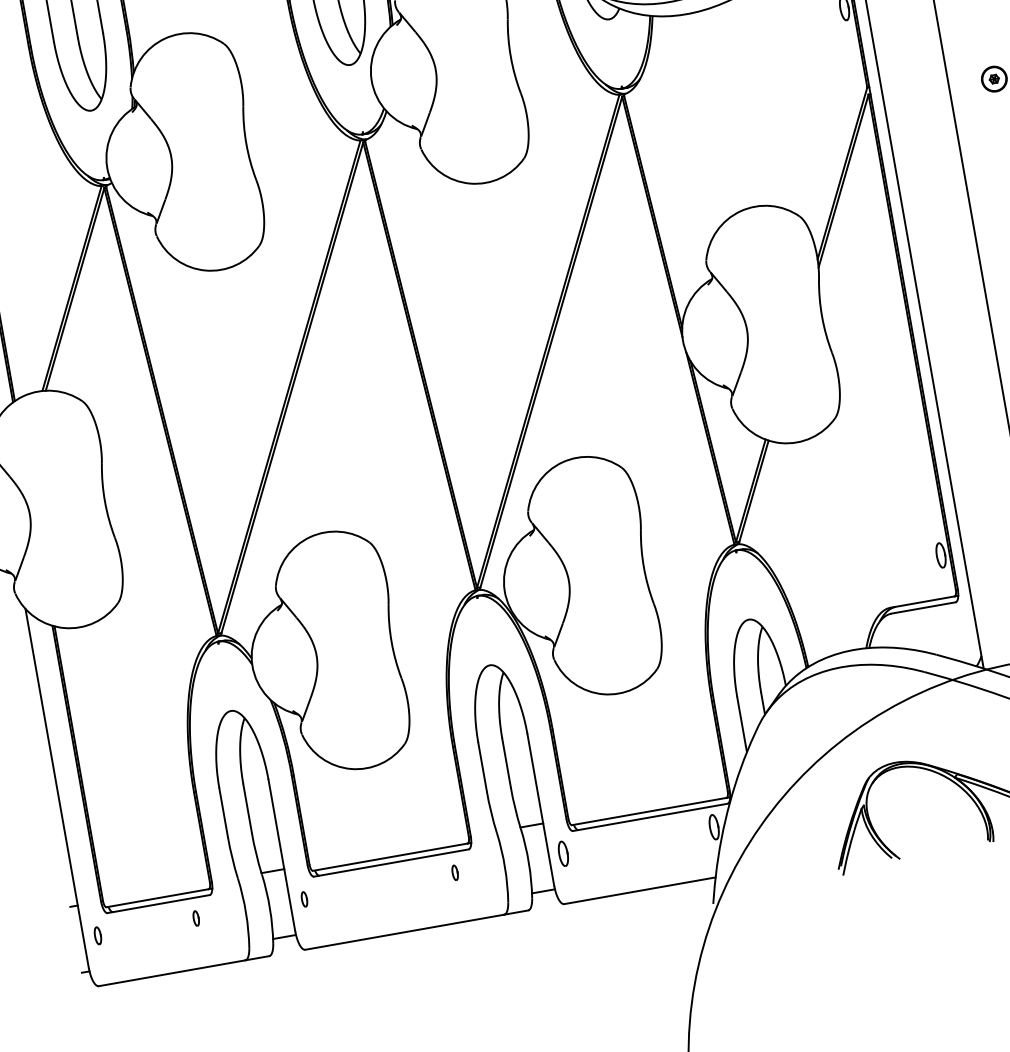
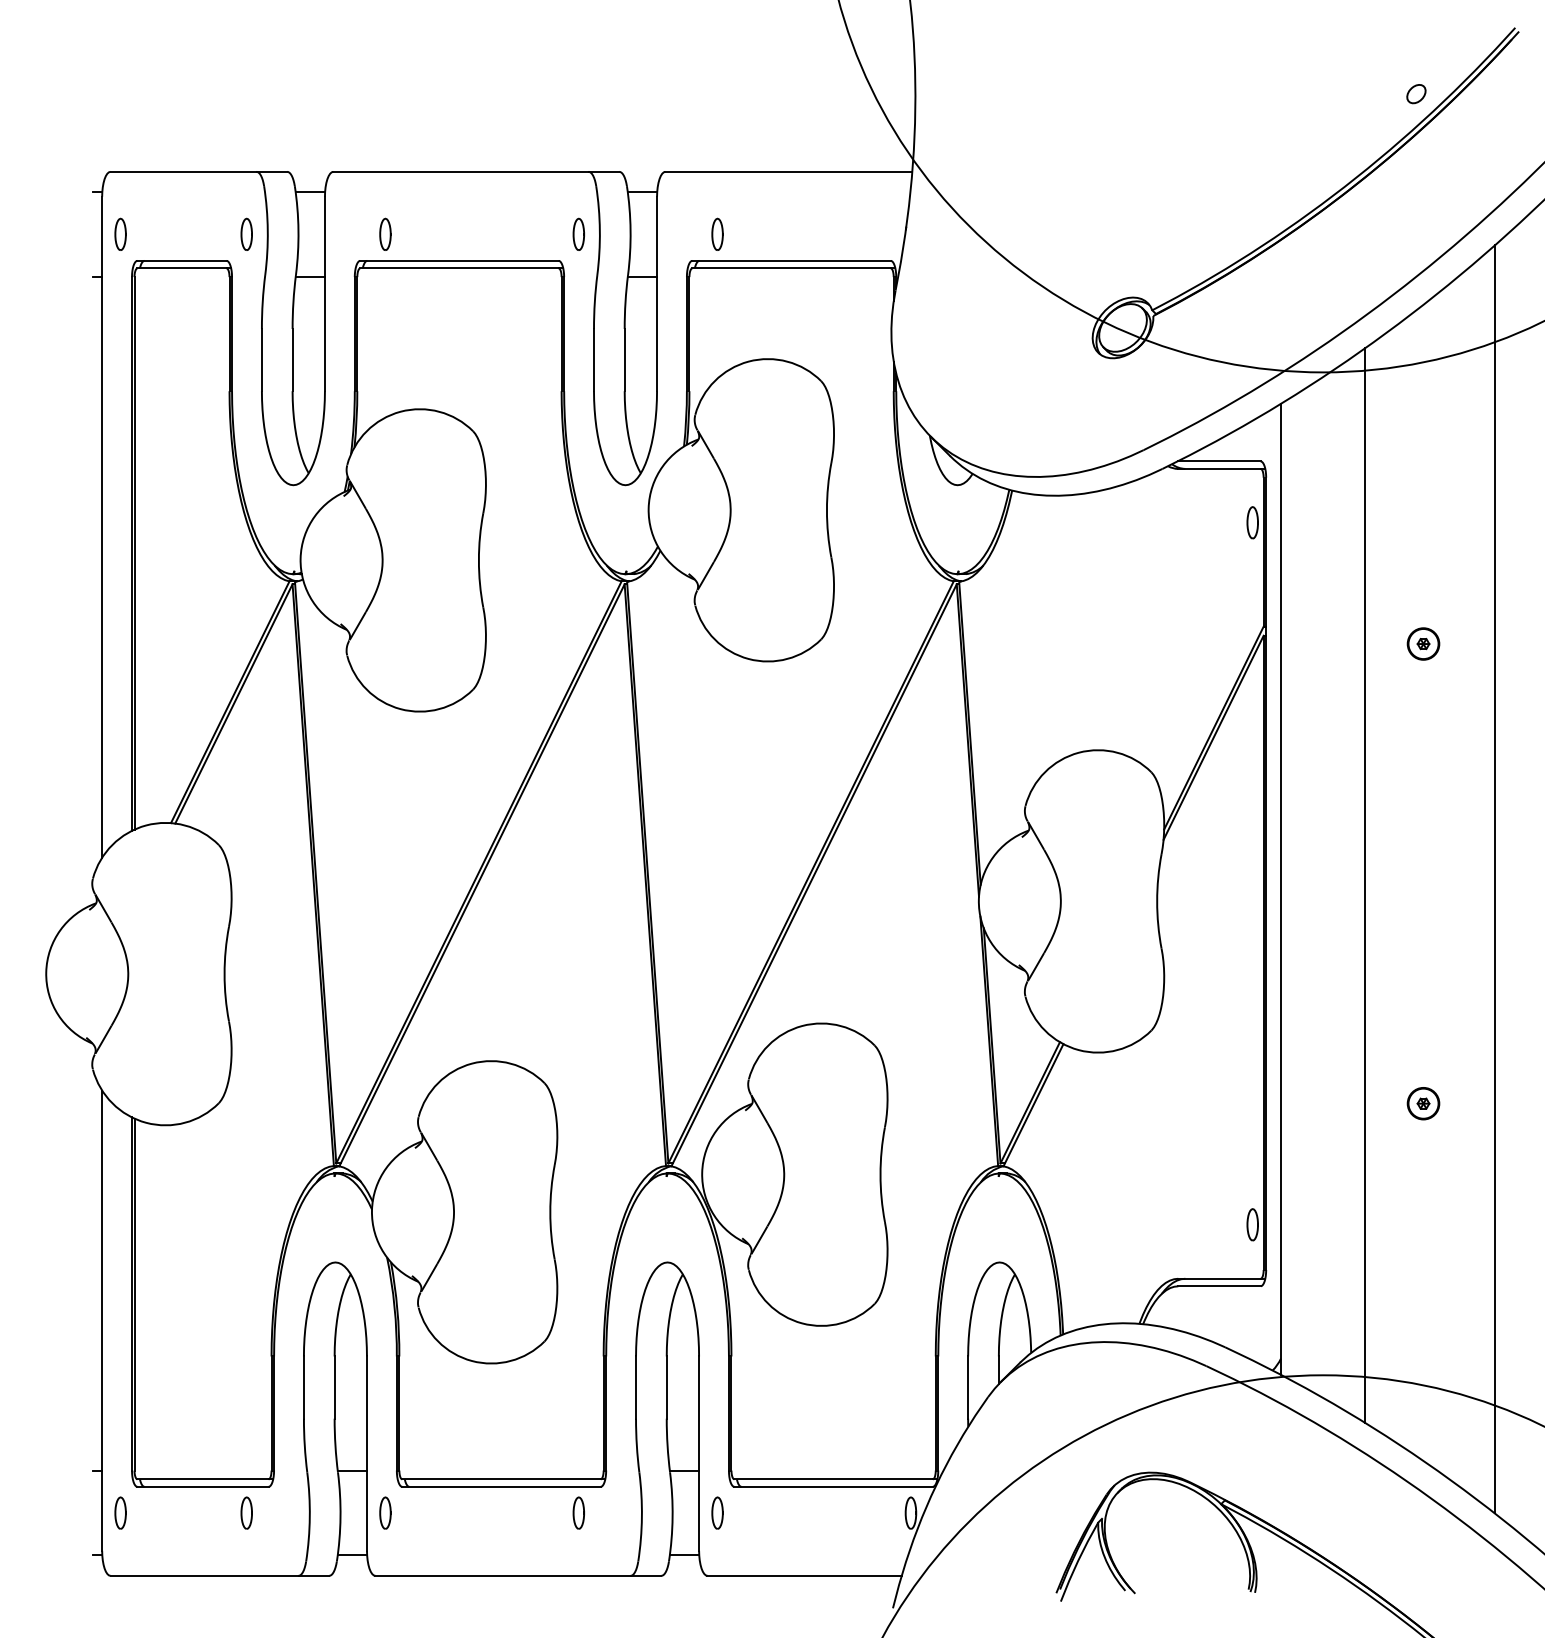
part: (454, 872) -> (578, 1512), size x1.67
part: (304, 898) -> (385, 1512), size x1.67
part: (196, 918) -> (246, 1512), size x1.67
part: (97, 935) -> (120, 1512), size x1.43

